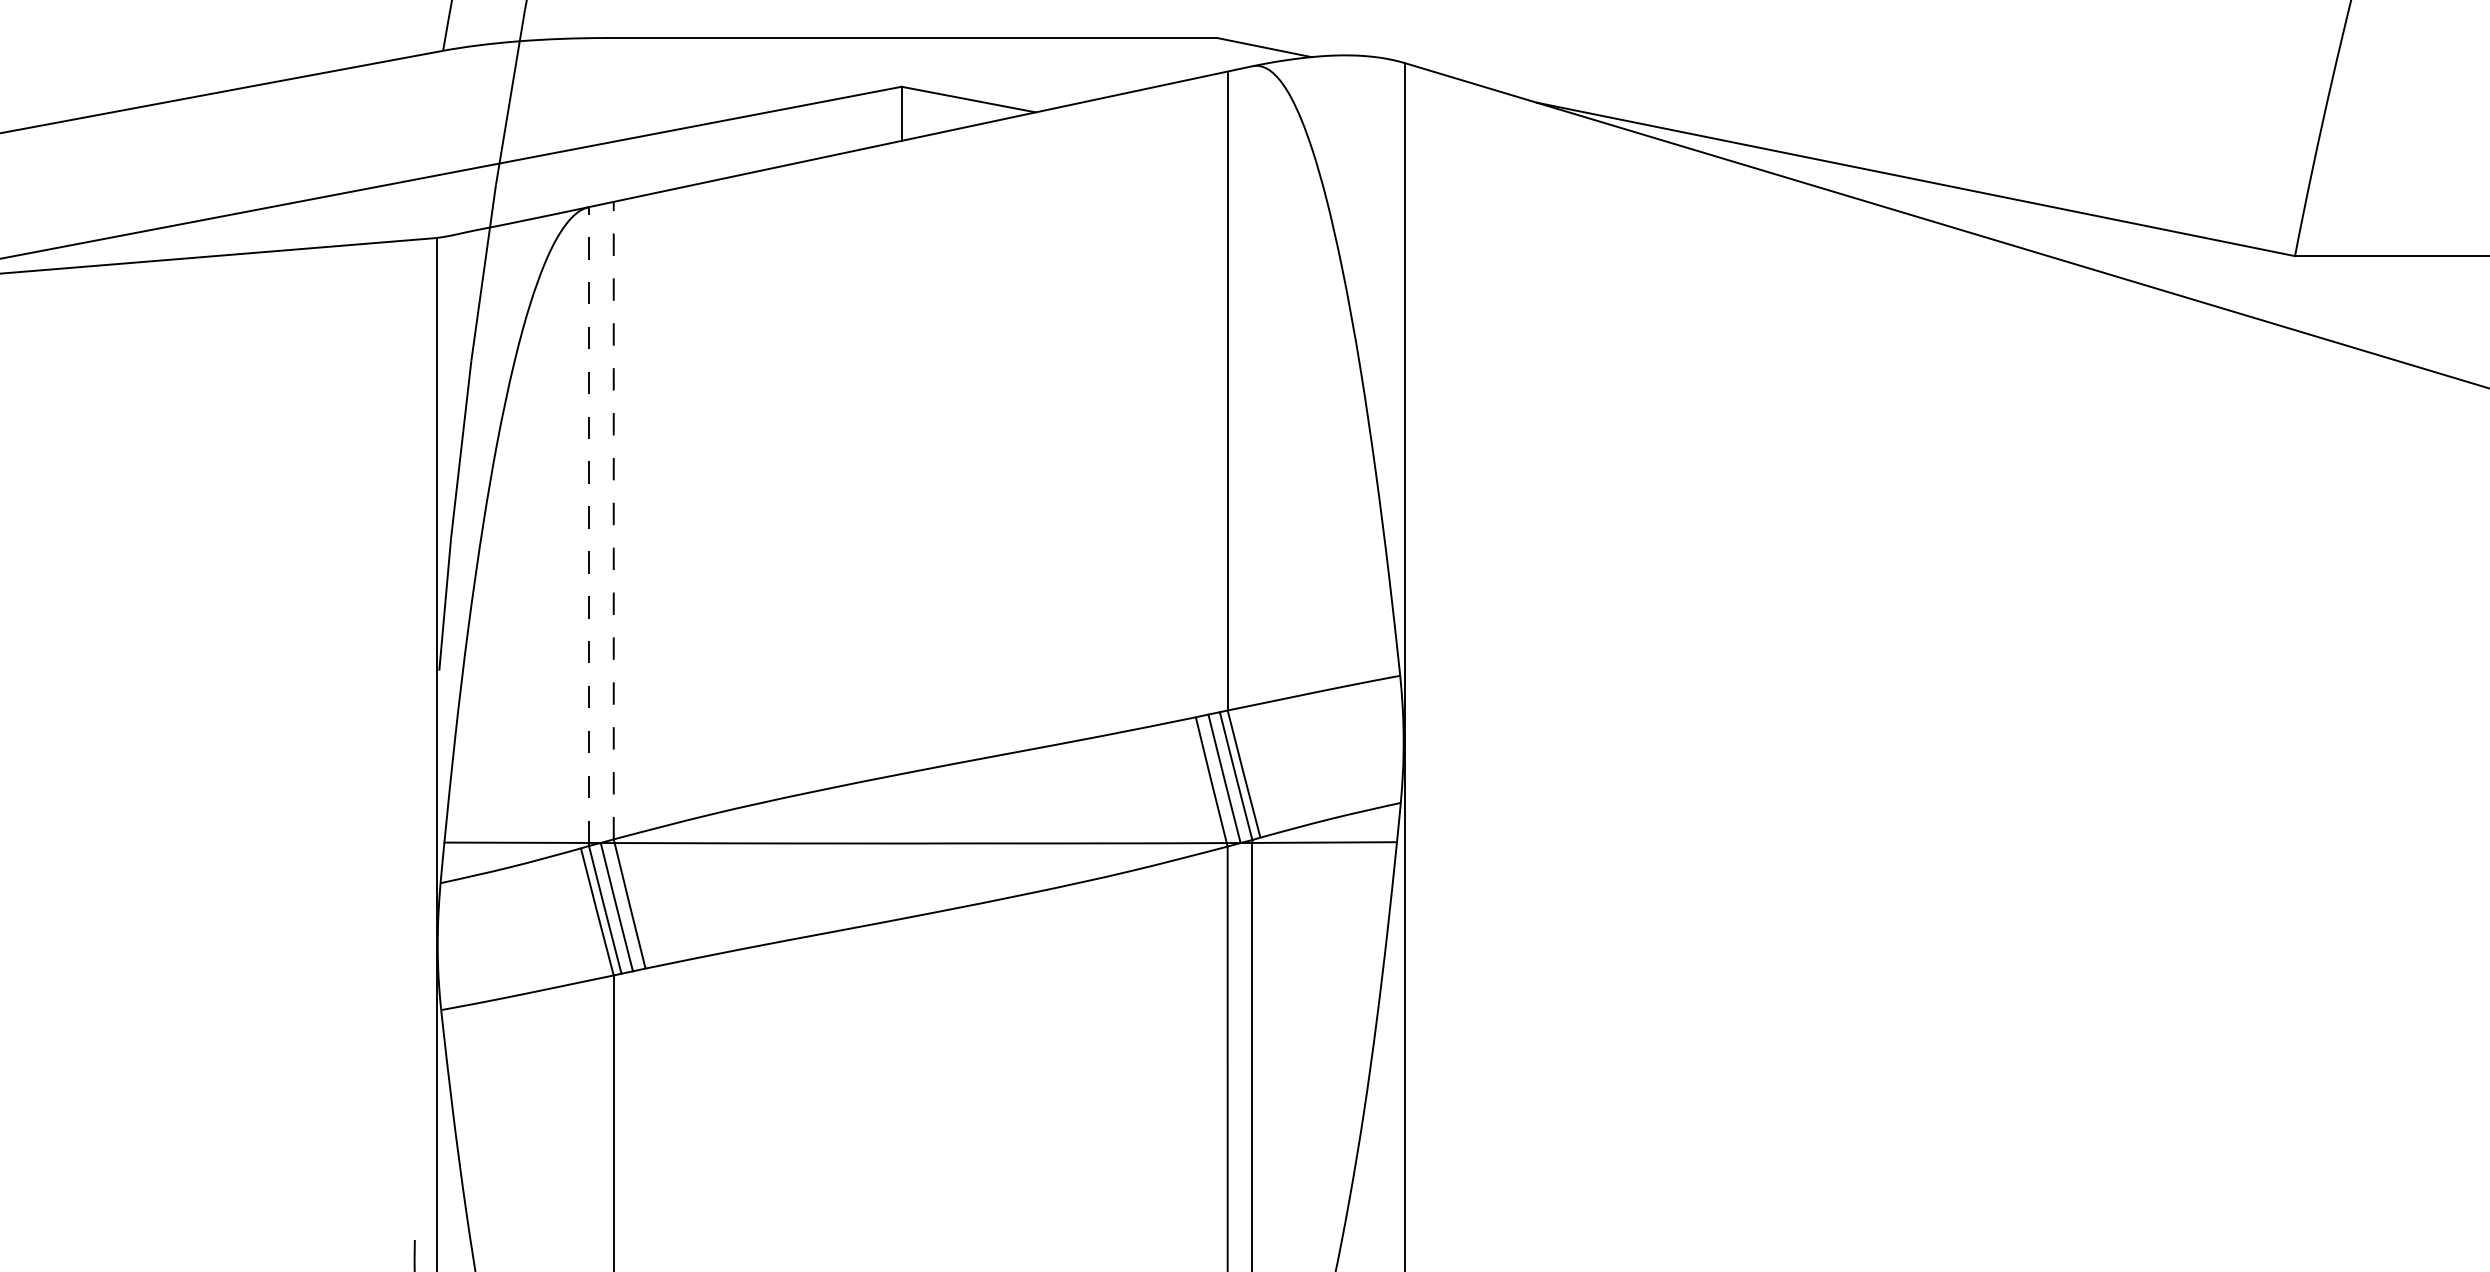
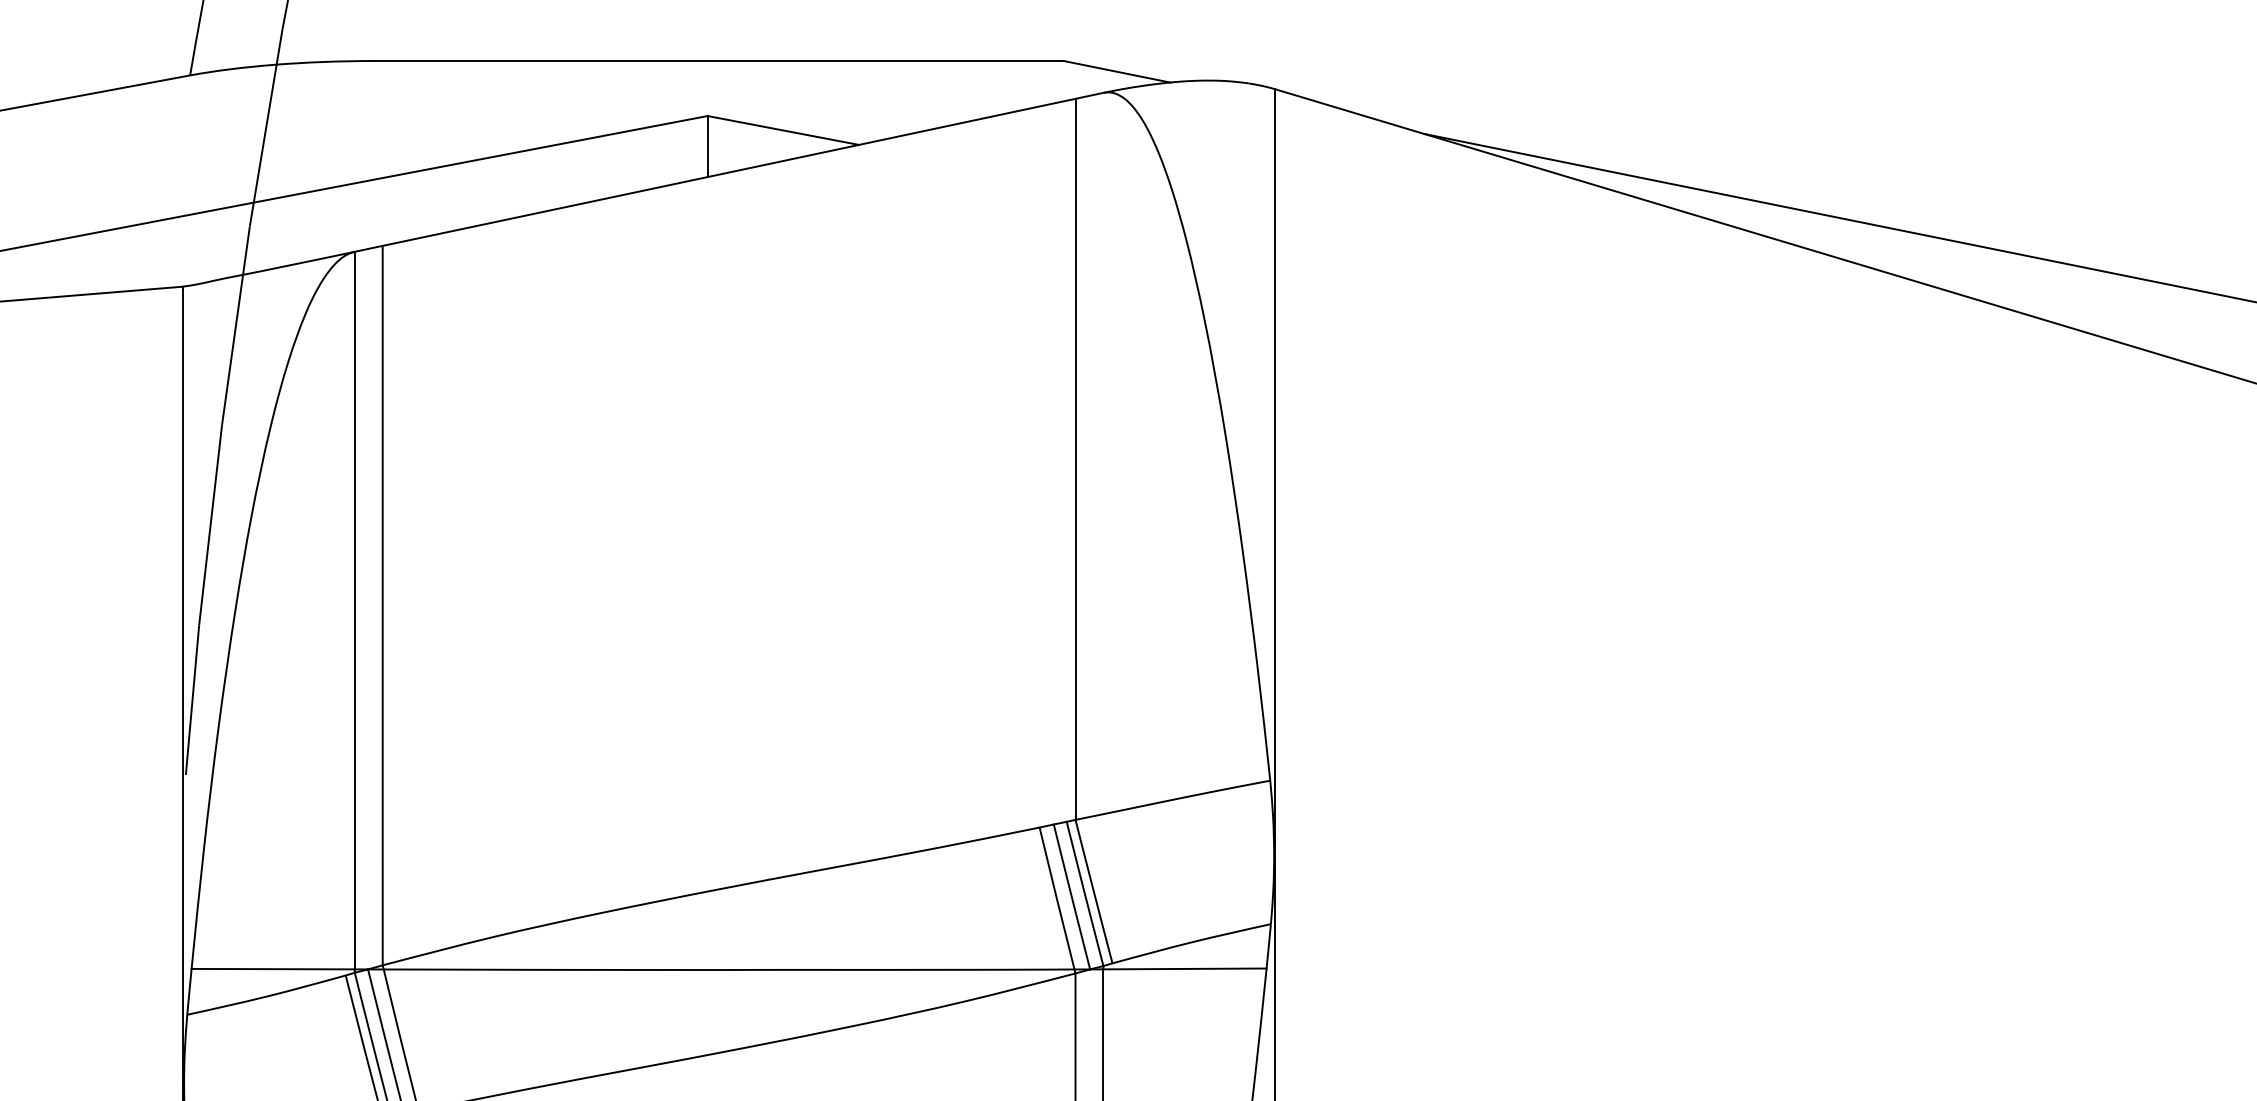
line: (613, 520) -> (382, 605), dashed -> solid
line: (589, 525) -> (355, 611), dashed -> solid

